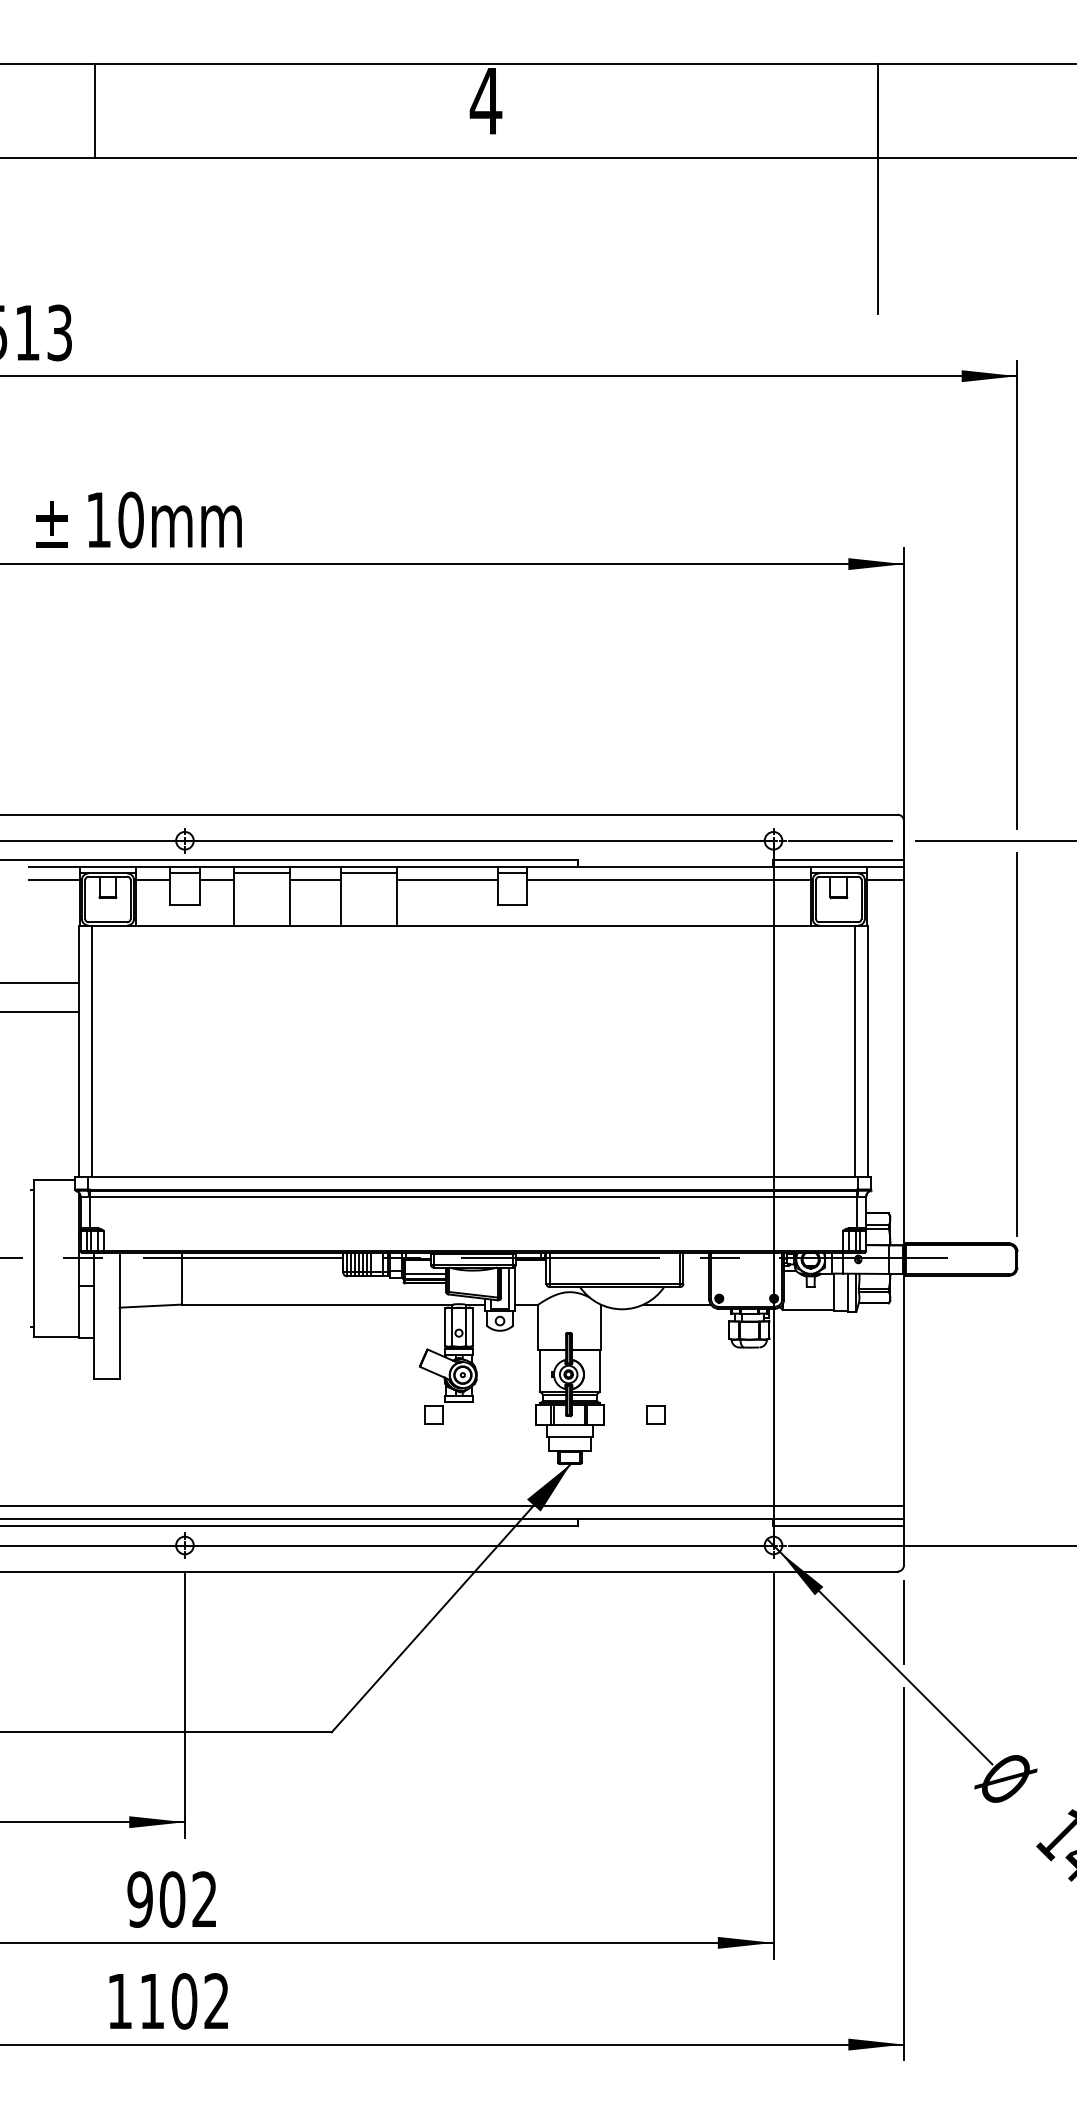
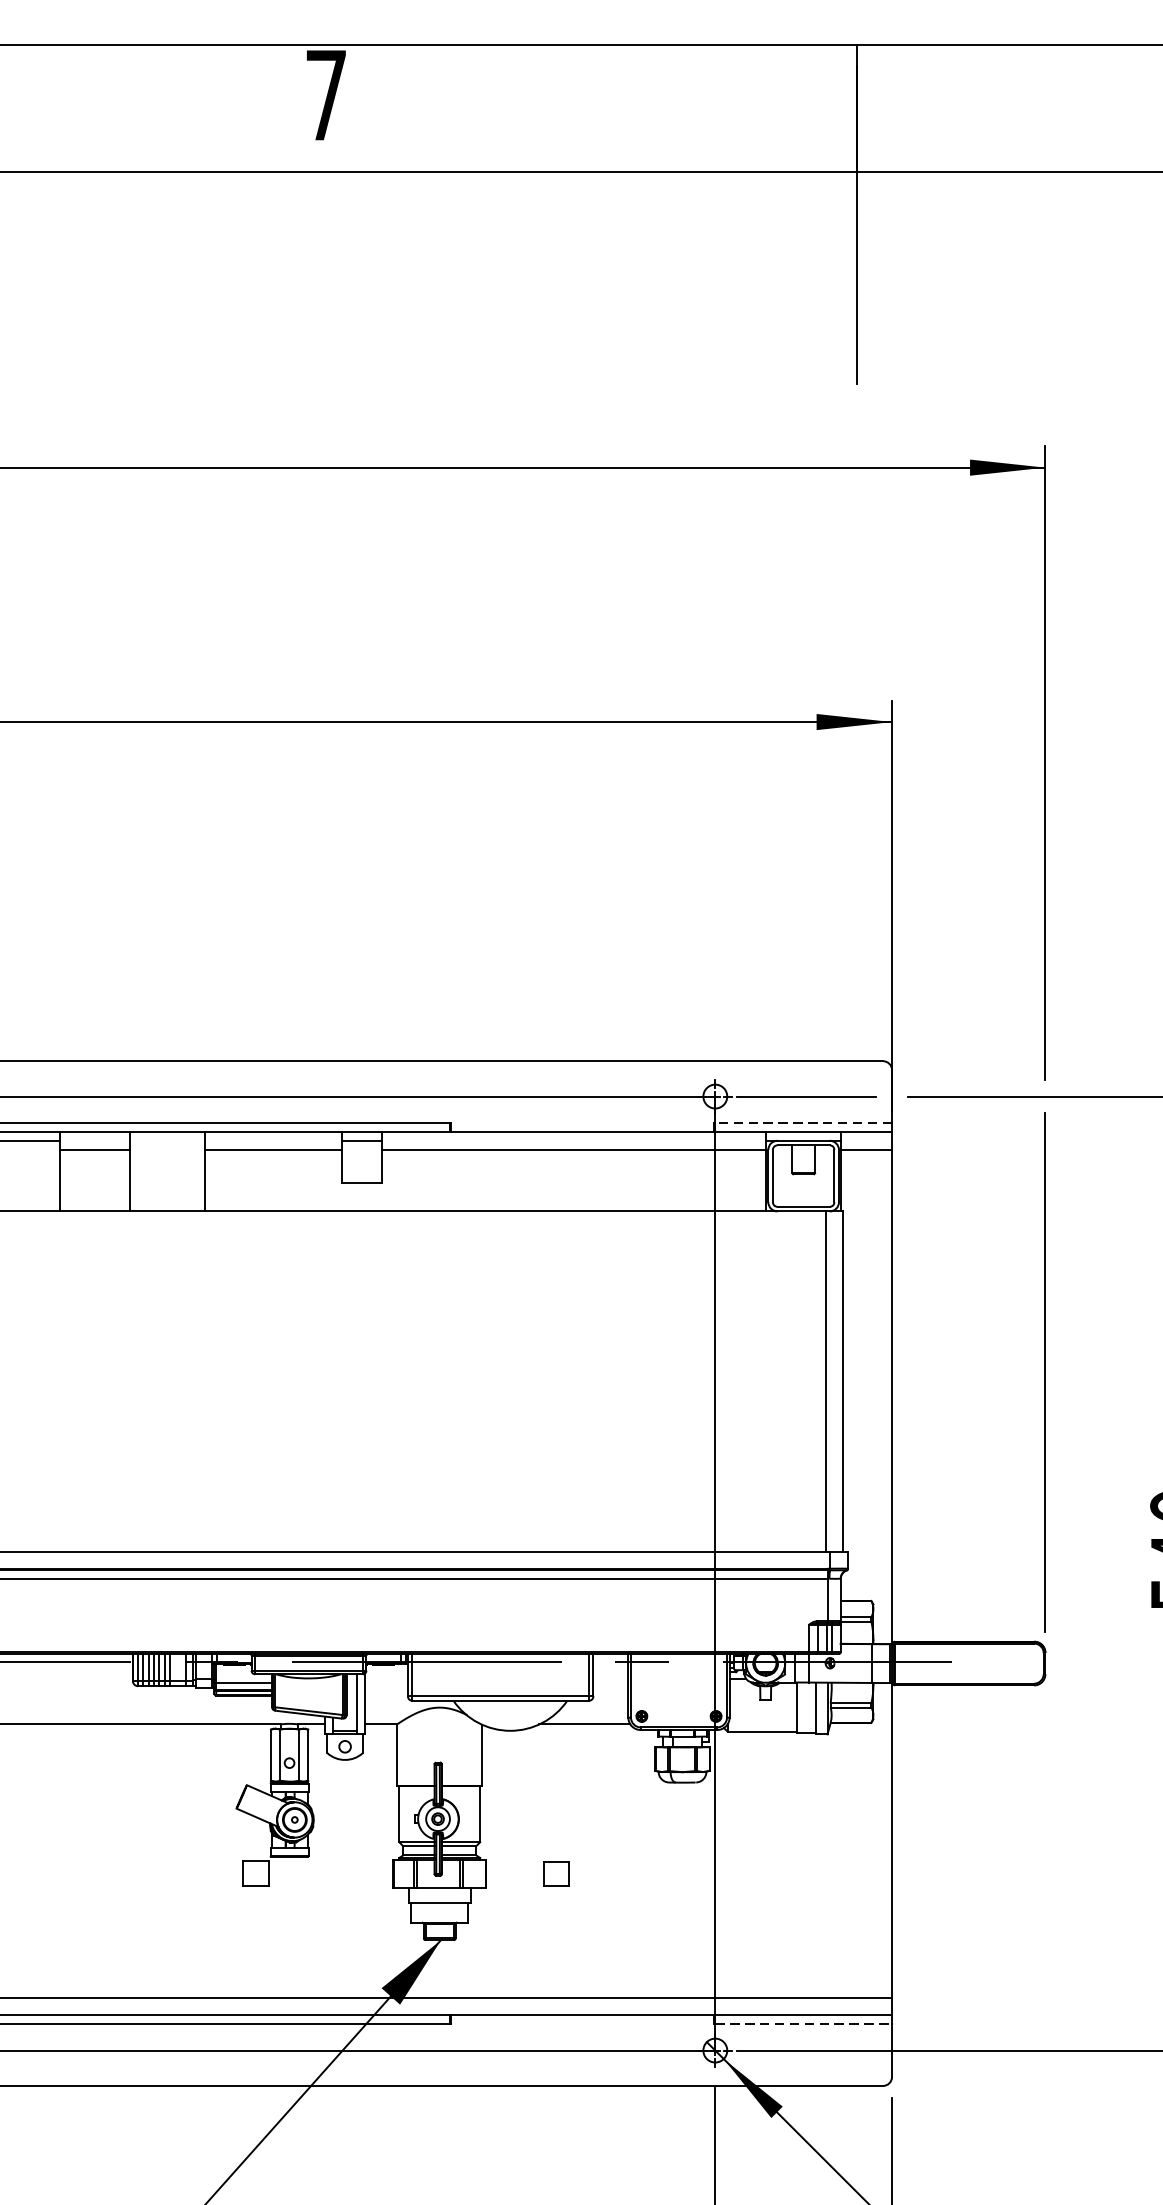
text: (485, 101) -> (325, 95), 4 -> 7
line: (838, 860) -> (803, 1123), solid -> dashed
line: (368, 873) -> (167, 1140), removed
line: (839, 1525) -> (804, 2023), solid -> dashed

